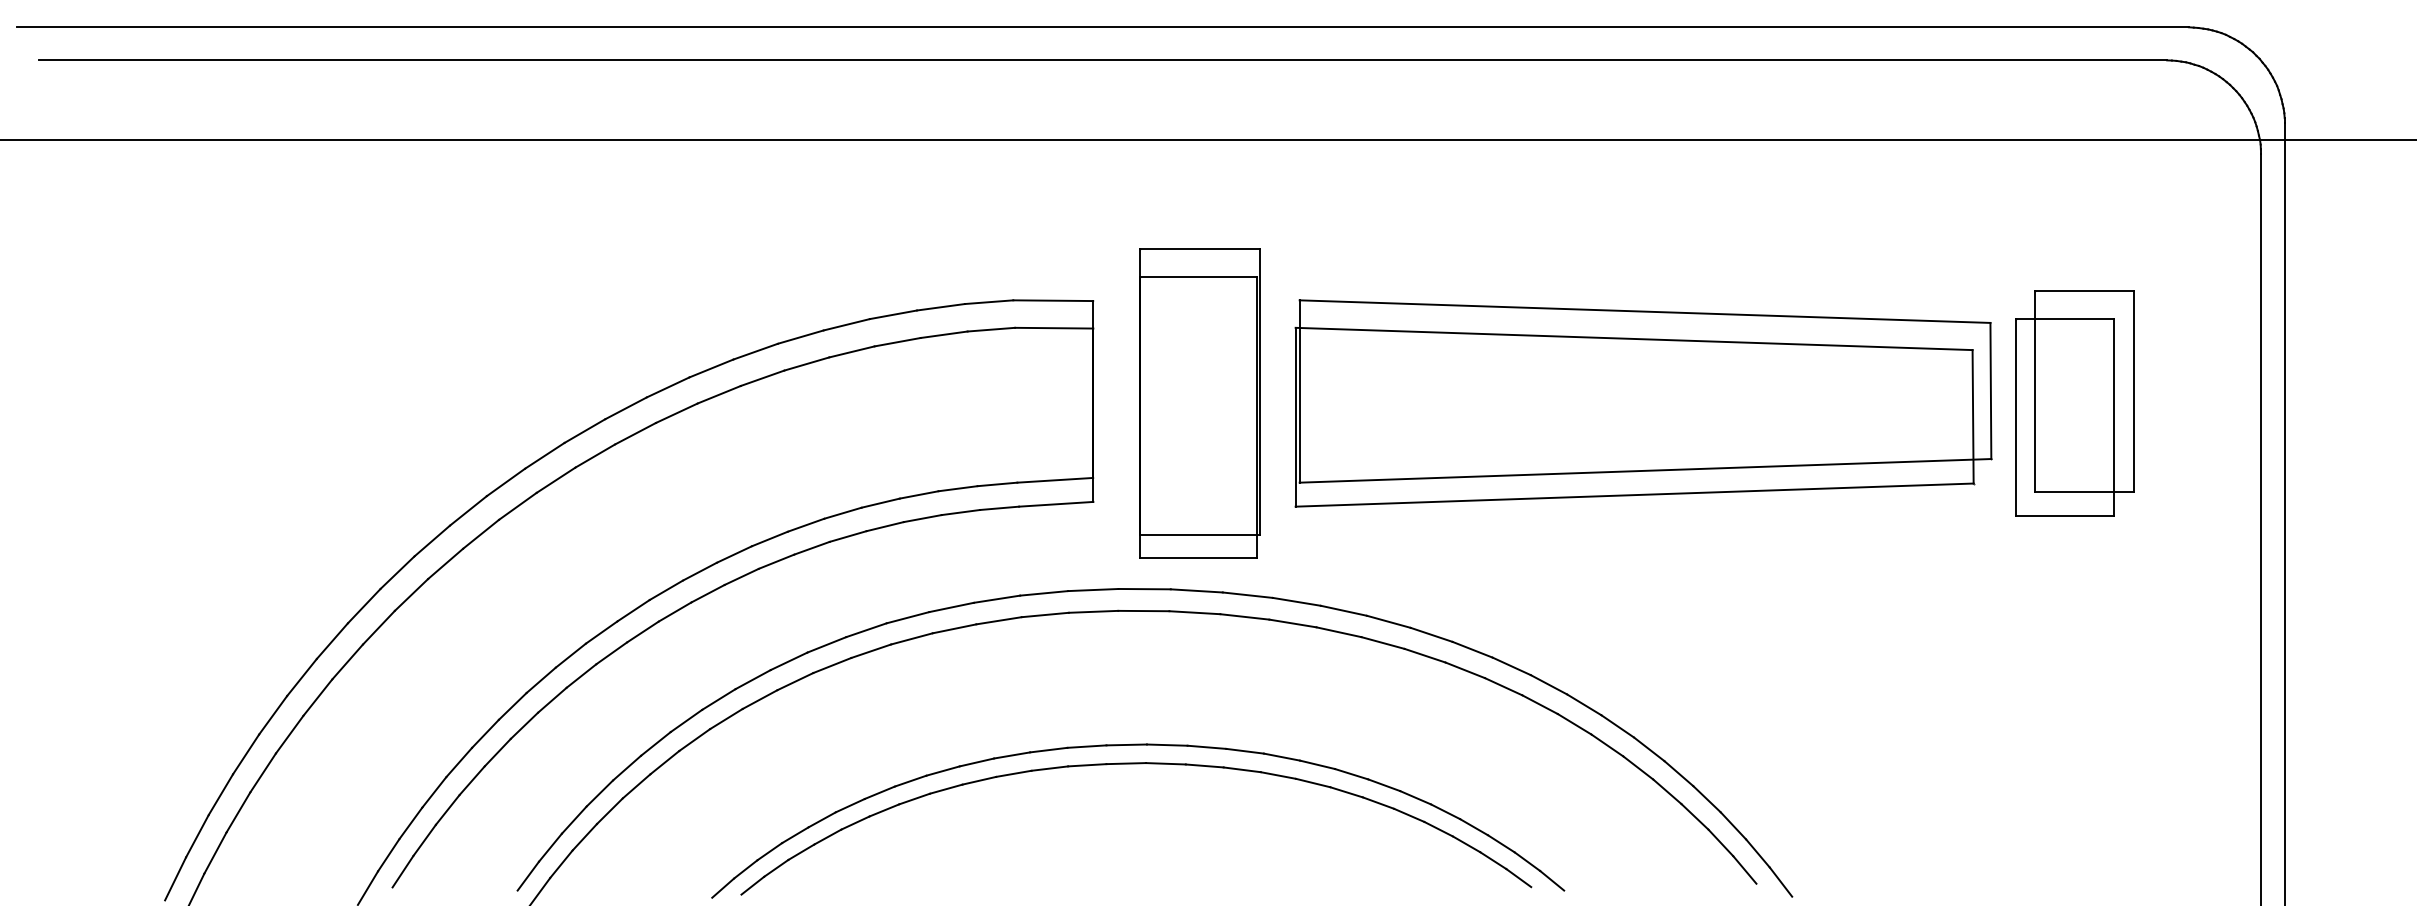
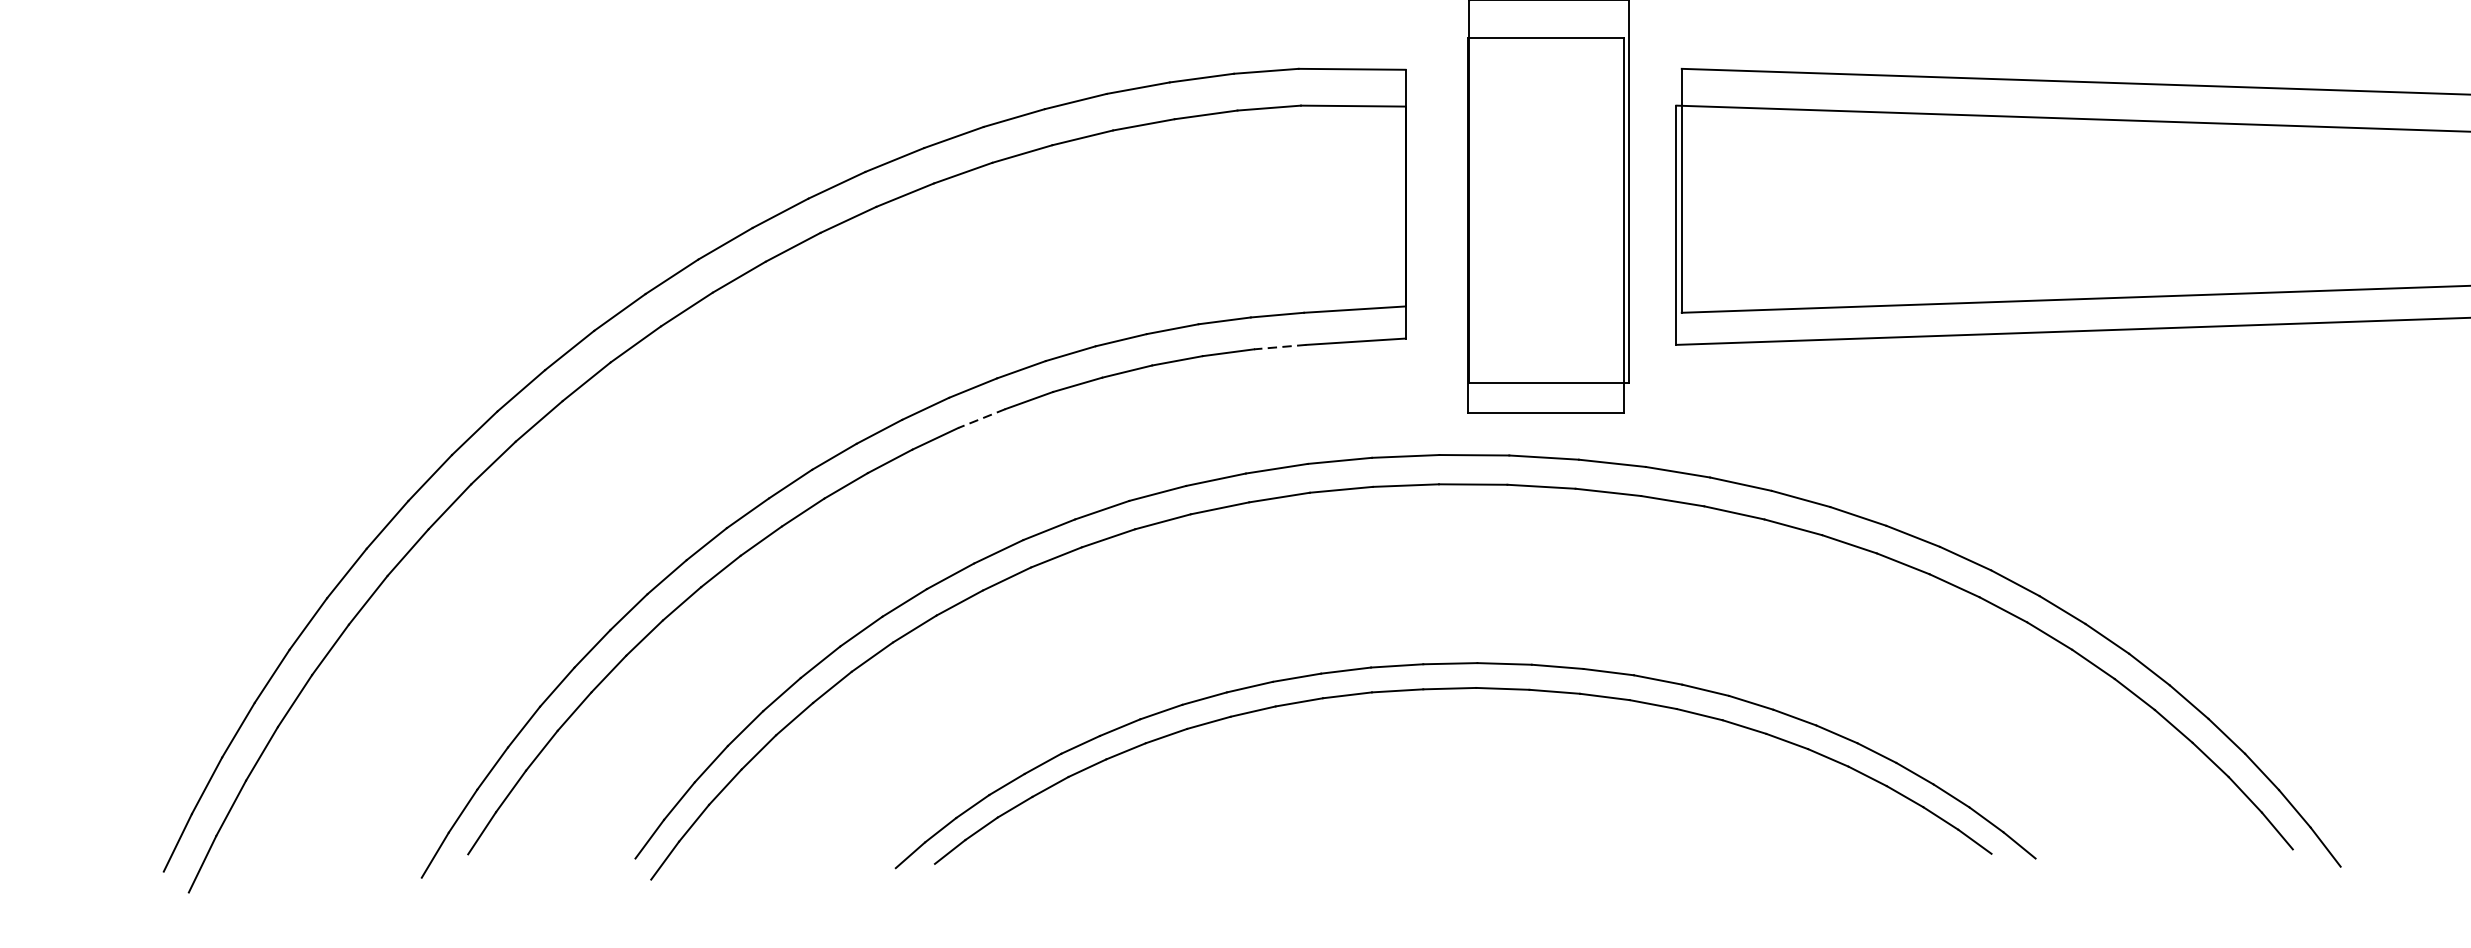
line: (999, 508) -> (1280, 347), solid -> dashed
line: (776, 561) -> (981, 418), solid -> dashed

